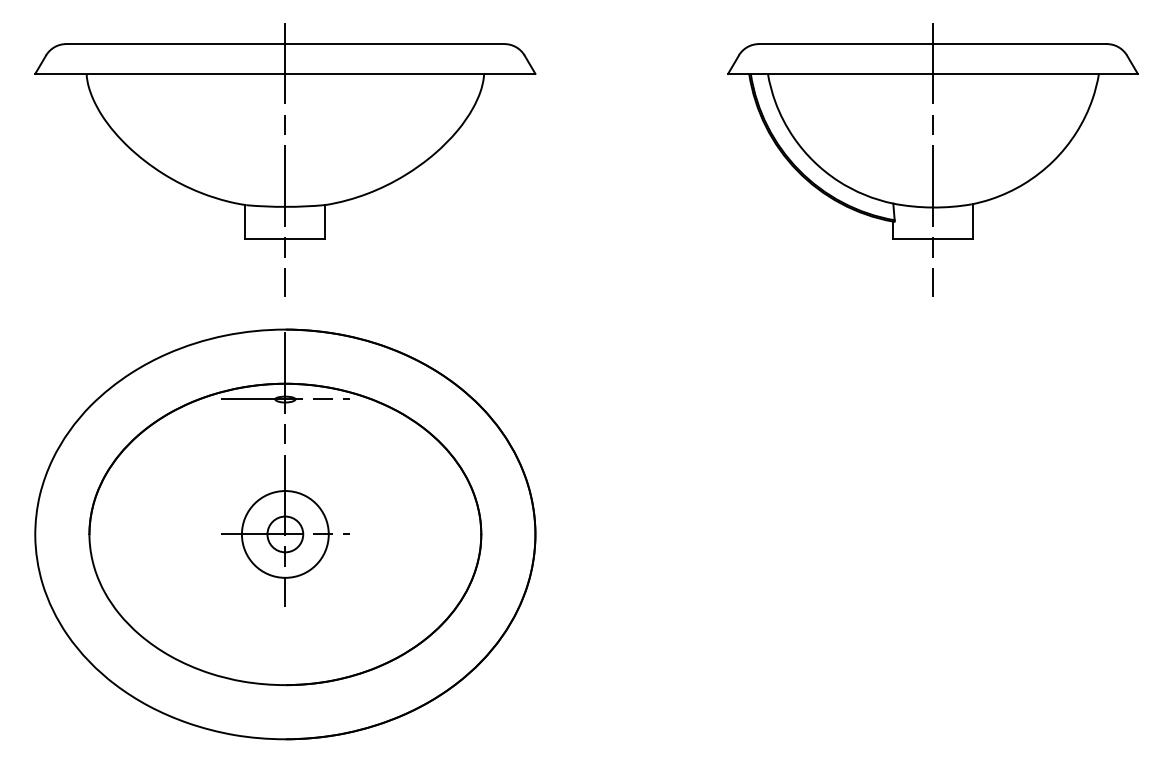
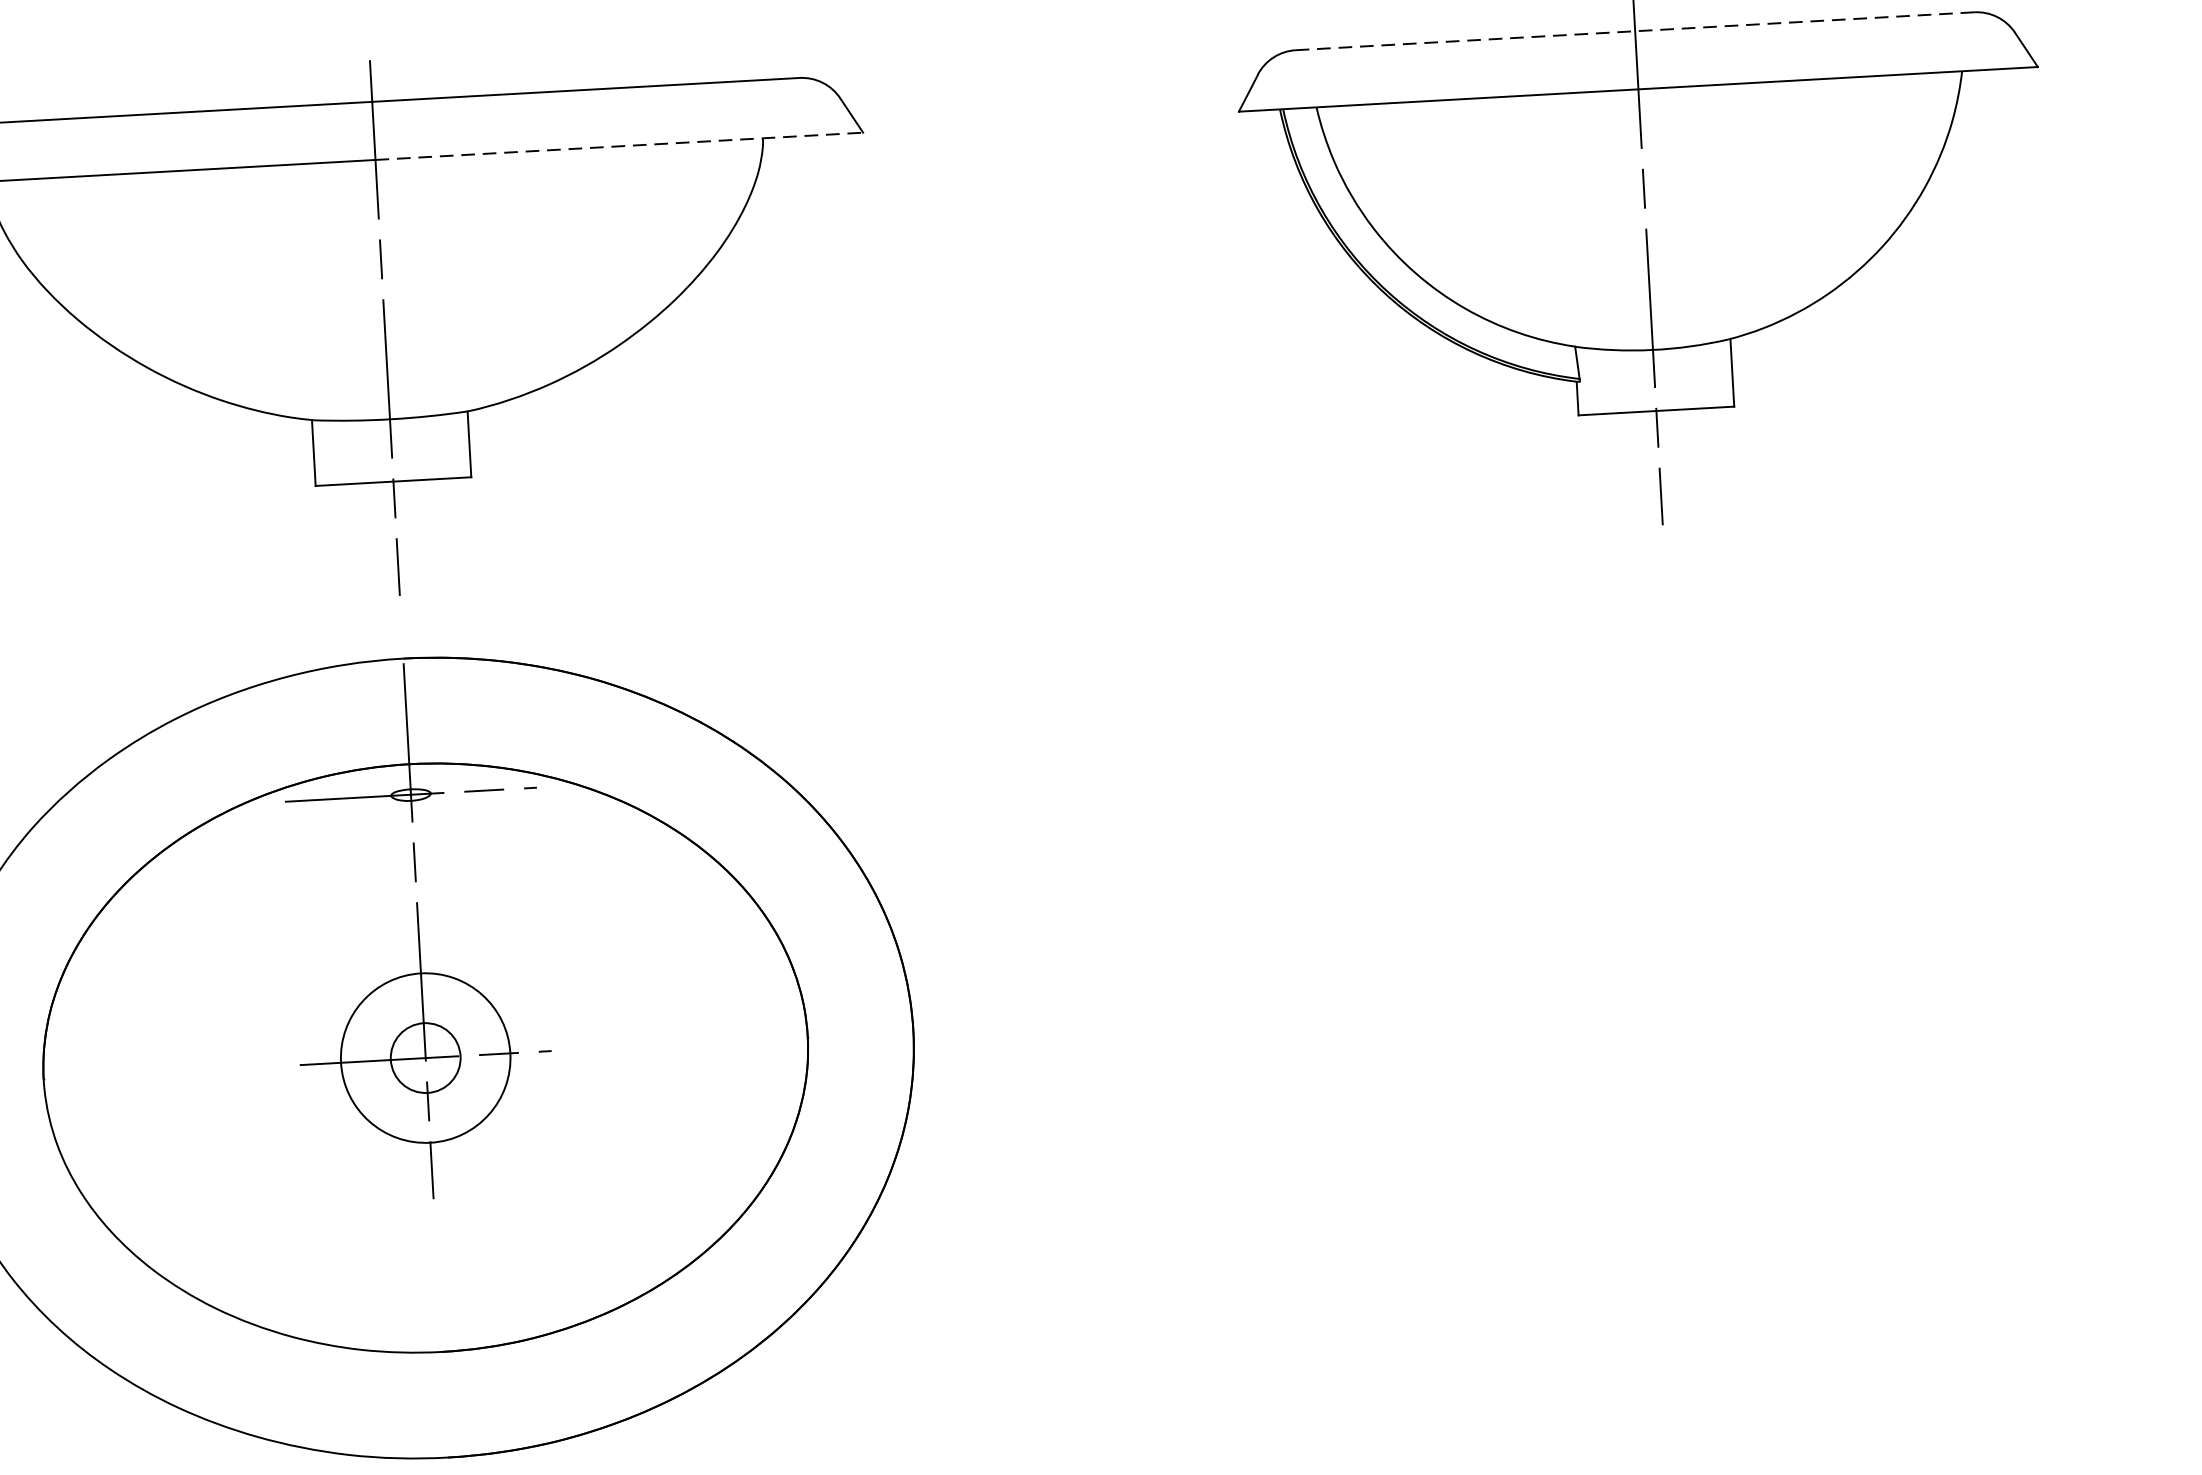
line: (932, 44) -> (1634, 32), solid -> dashed
line: (410, 73) -> (619, 145), solid -> dashed

